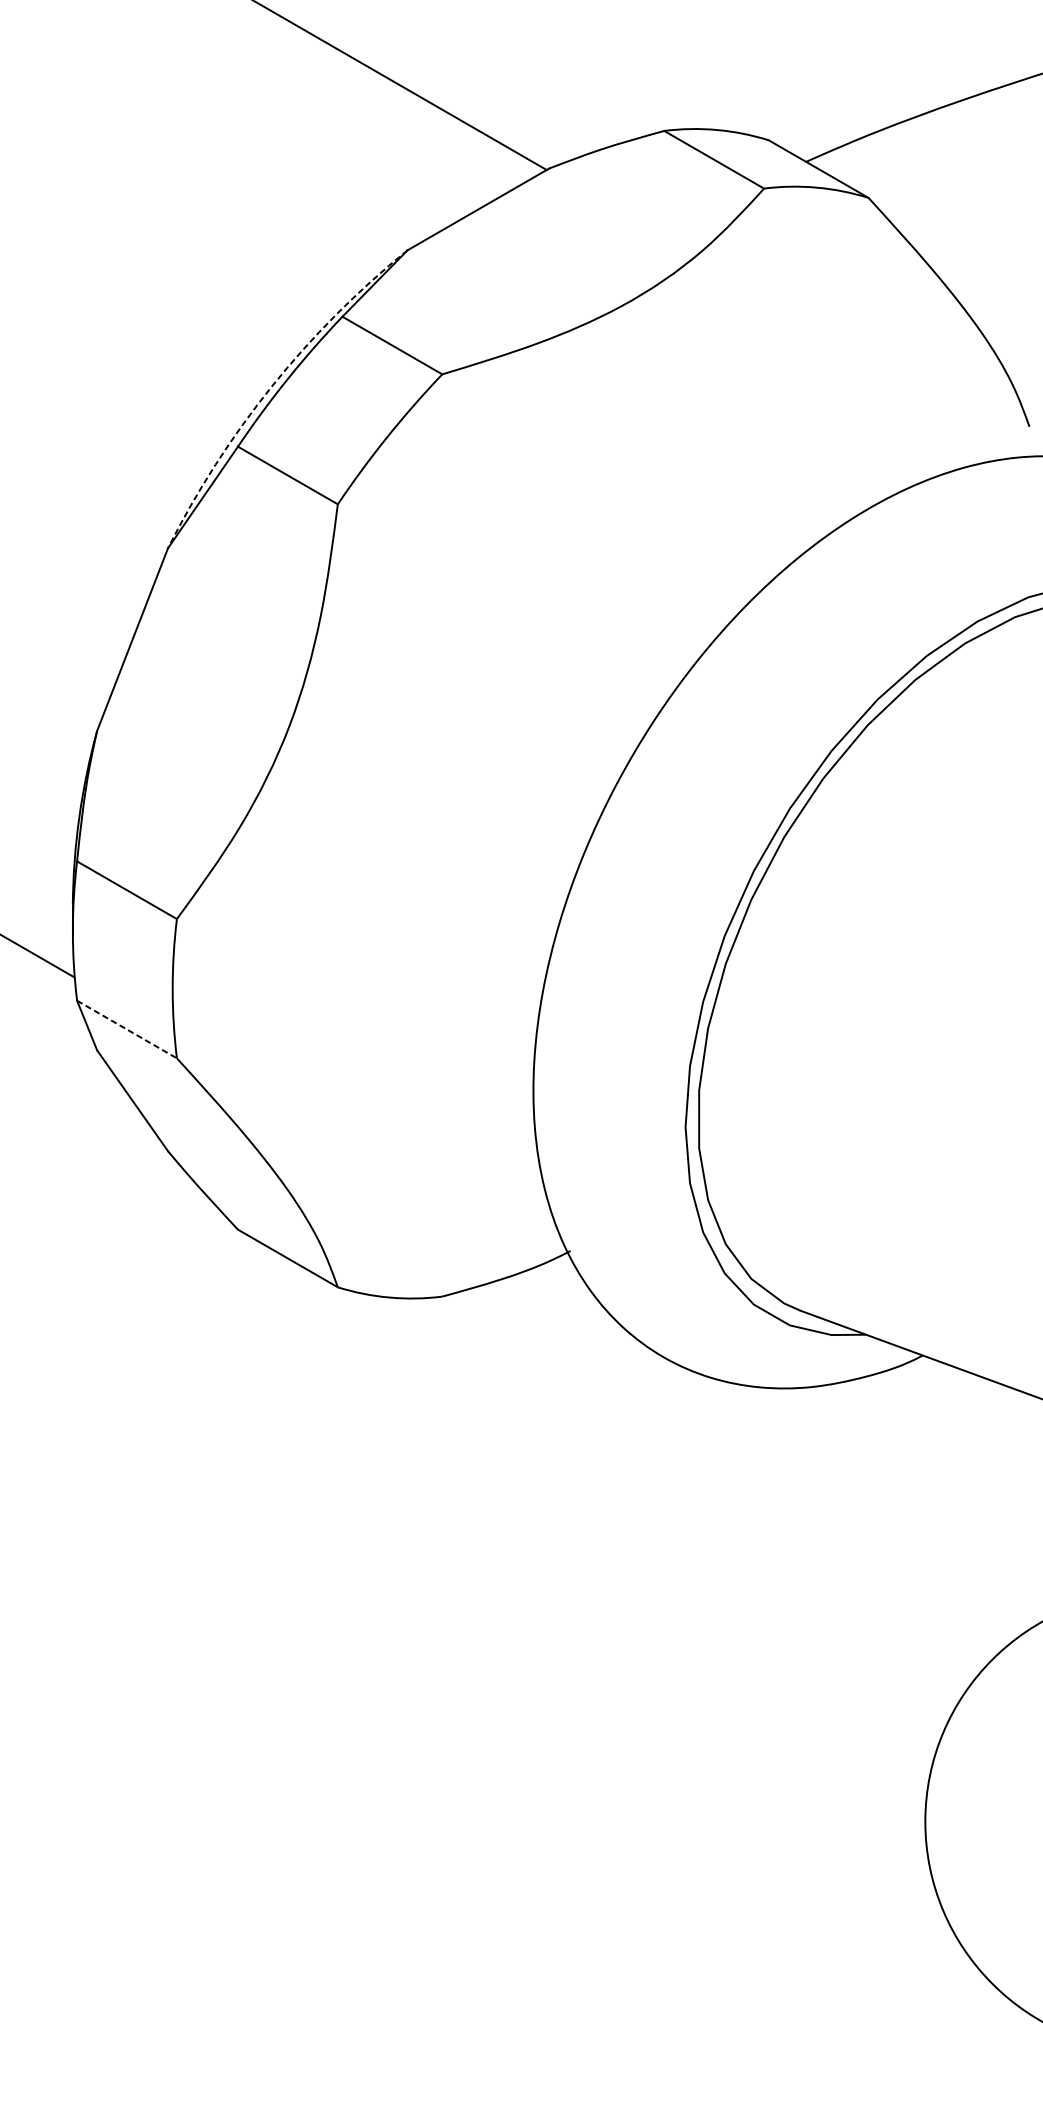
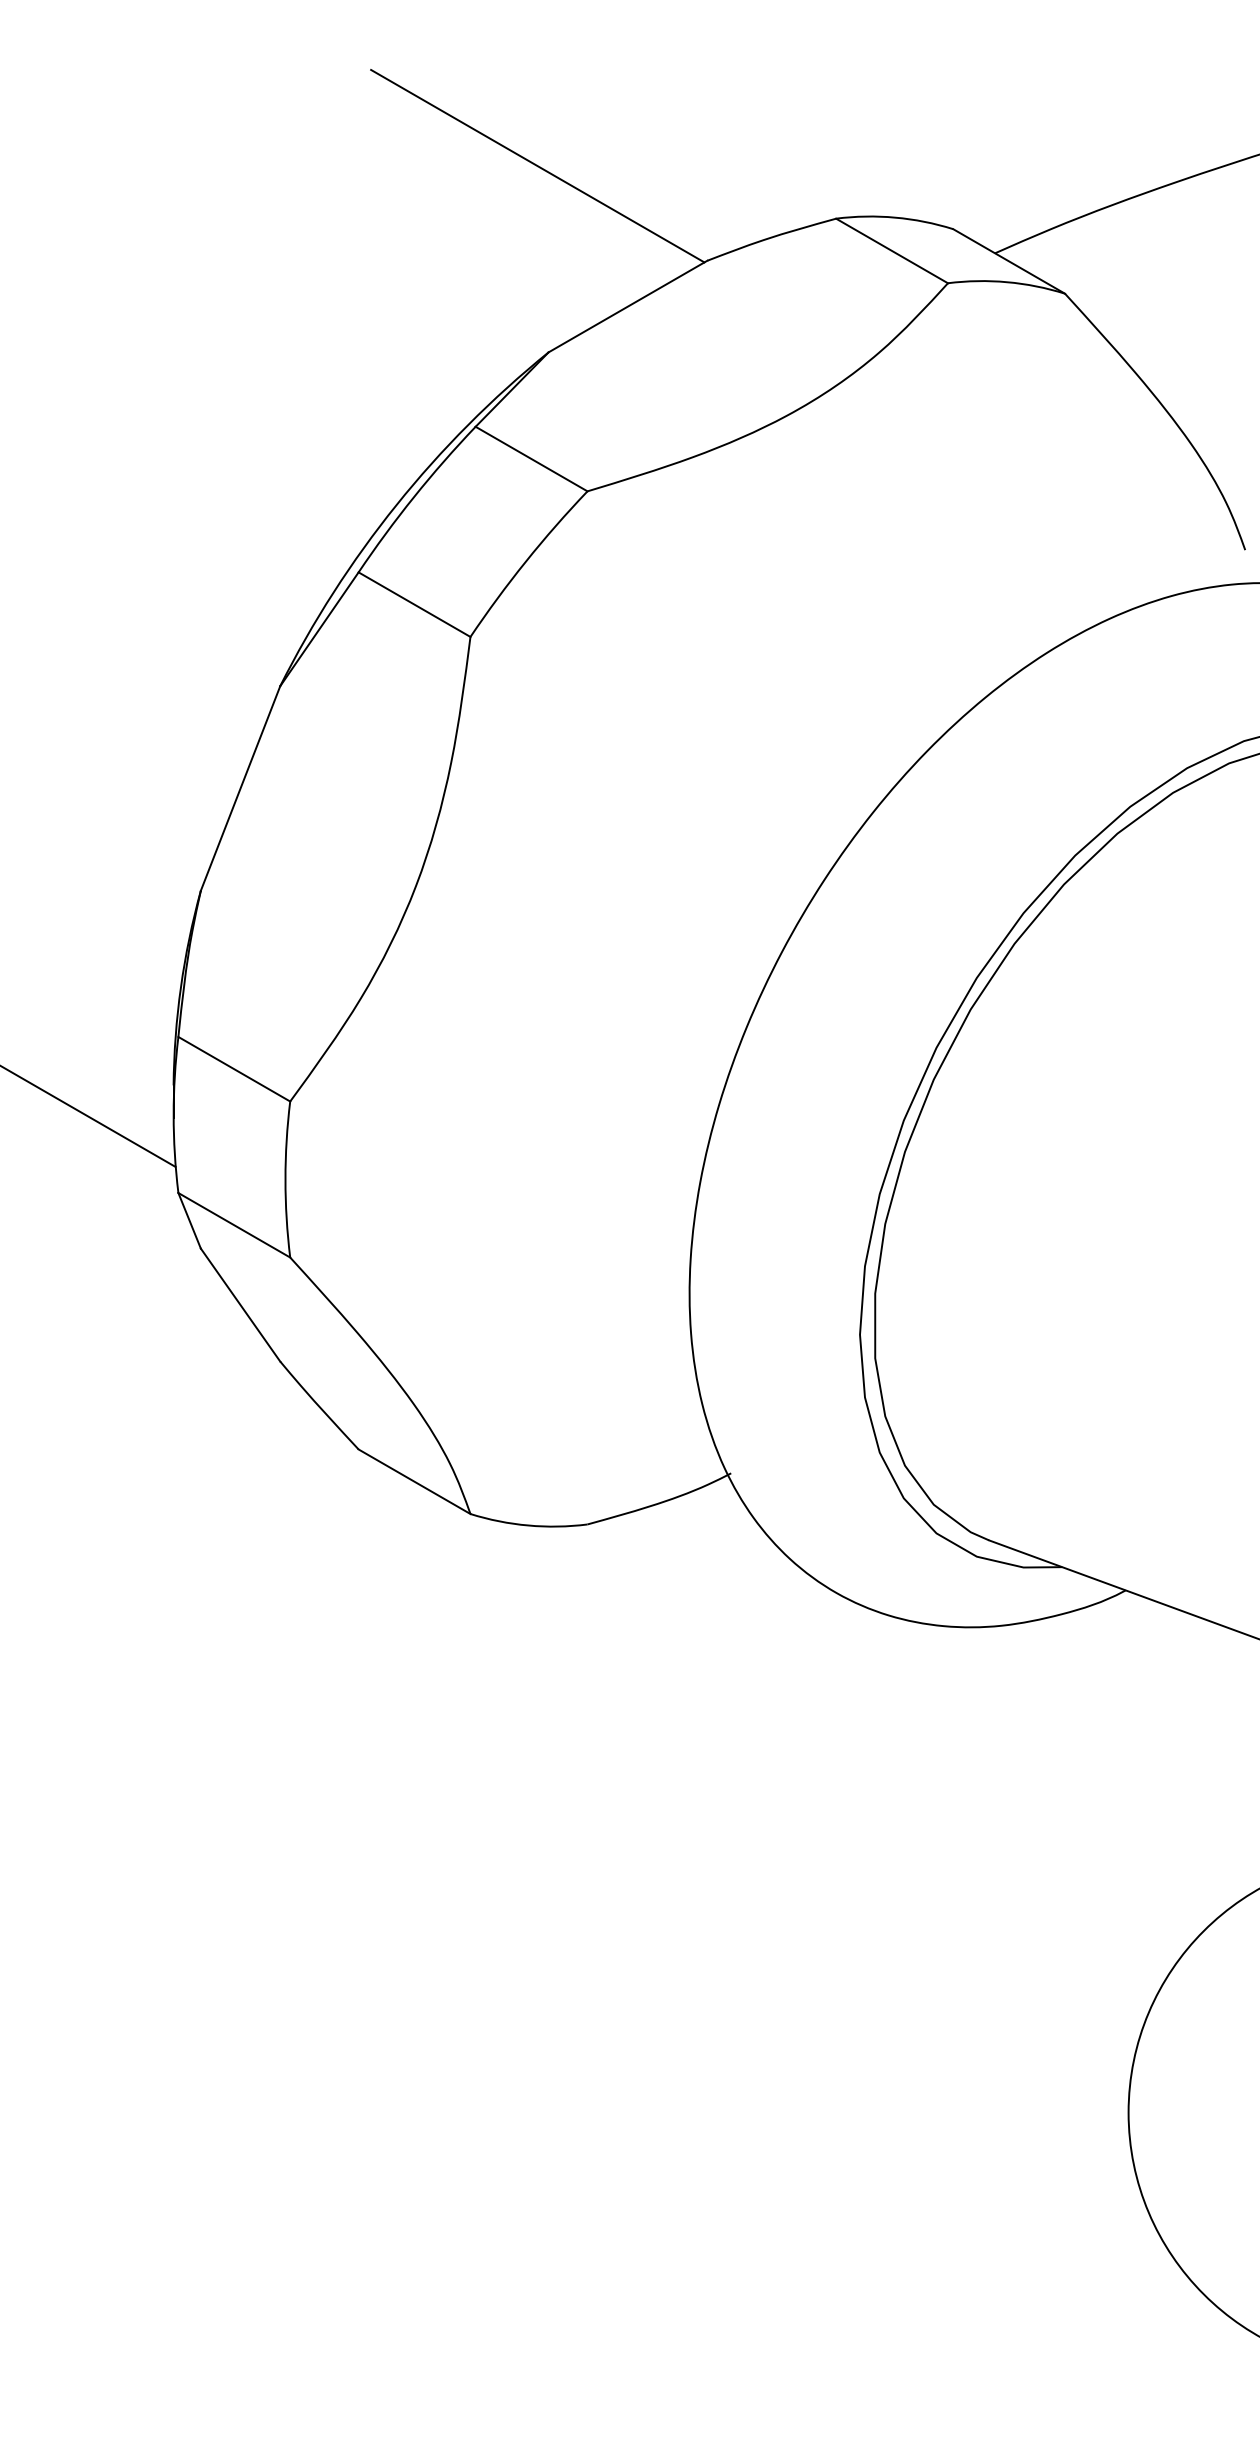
arc: (271, 386) -> (396, 505), dashed -> solid
line: (127, 1029) -> (234, 1225), dashed -> solid

